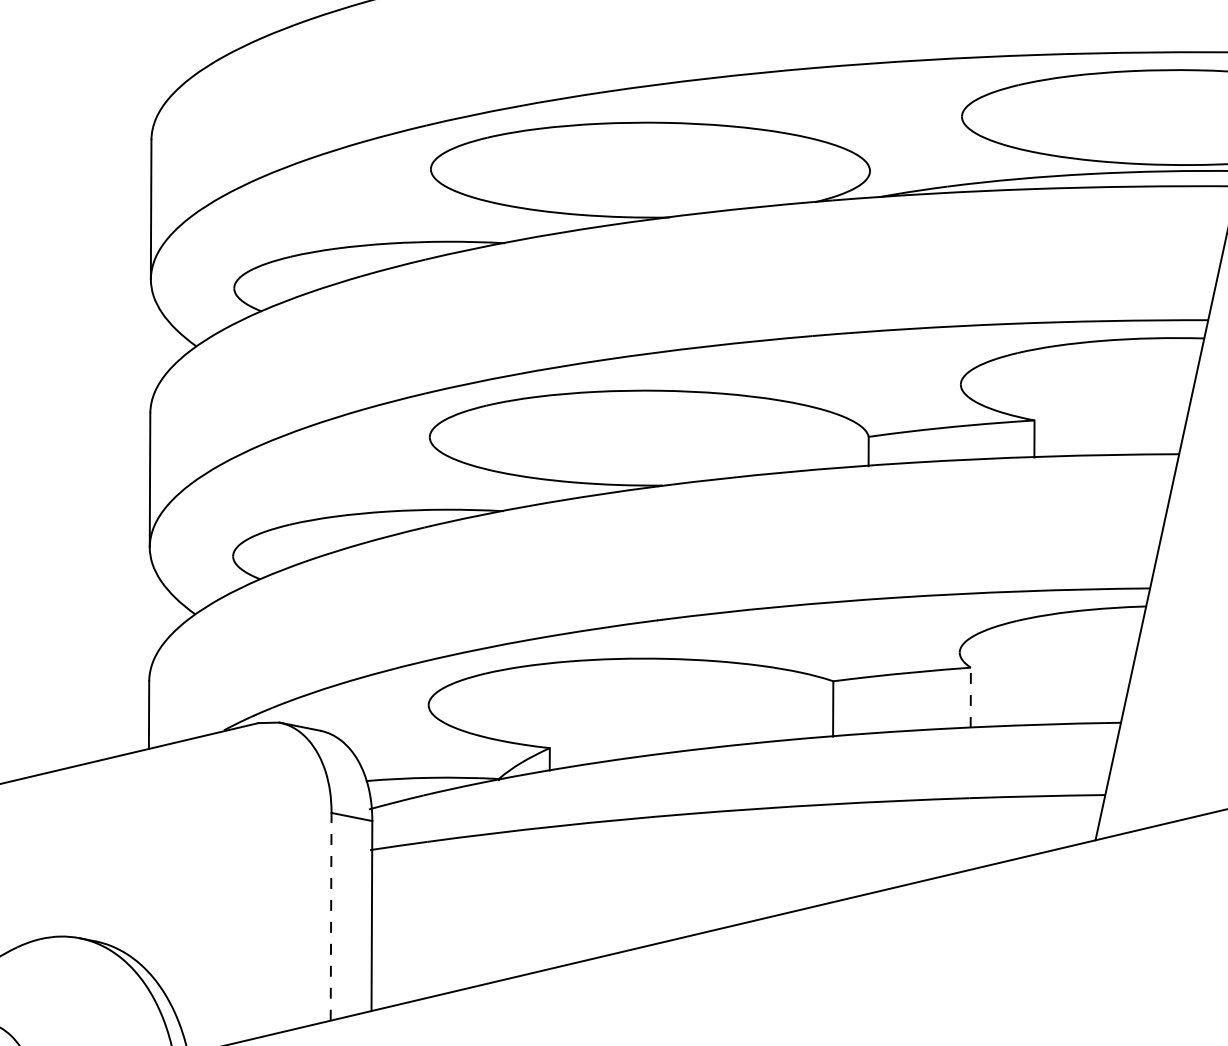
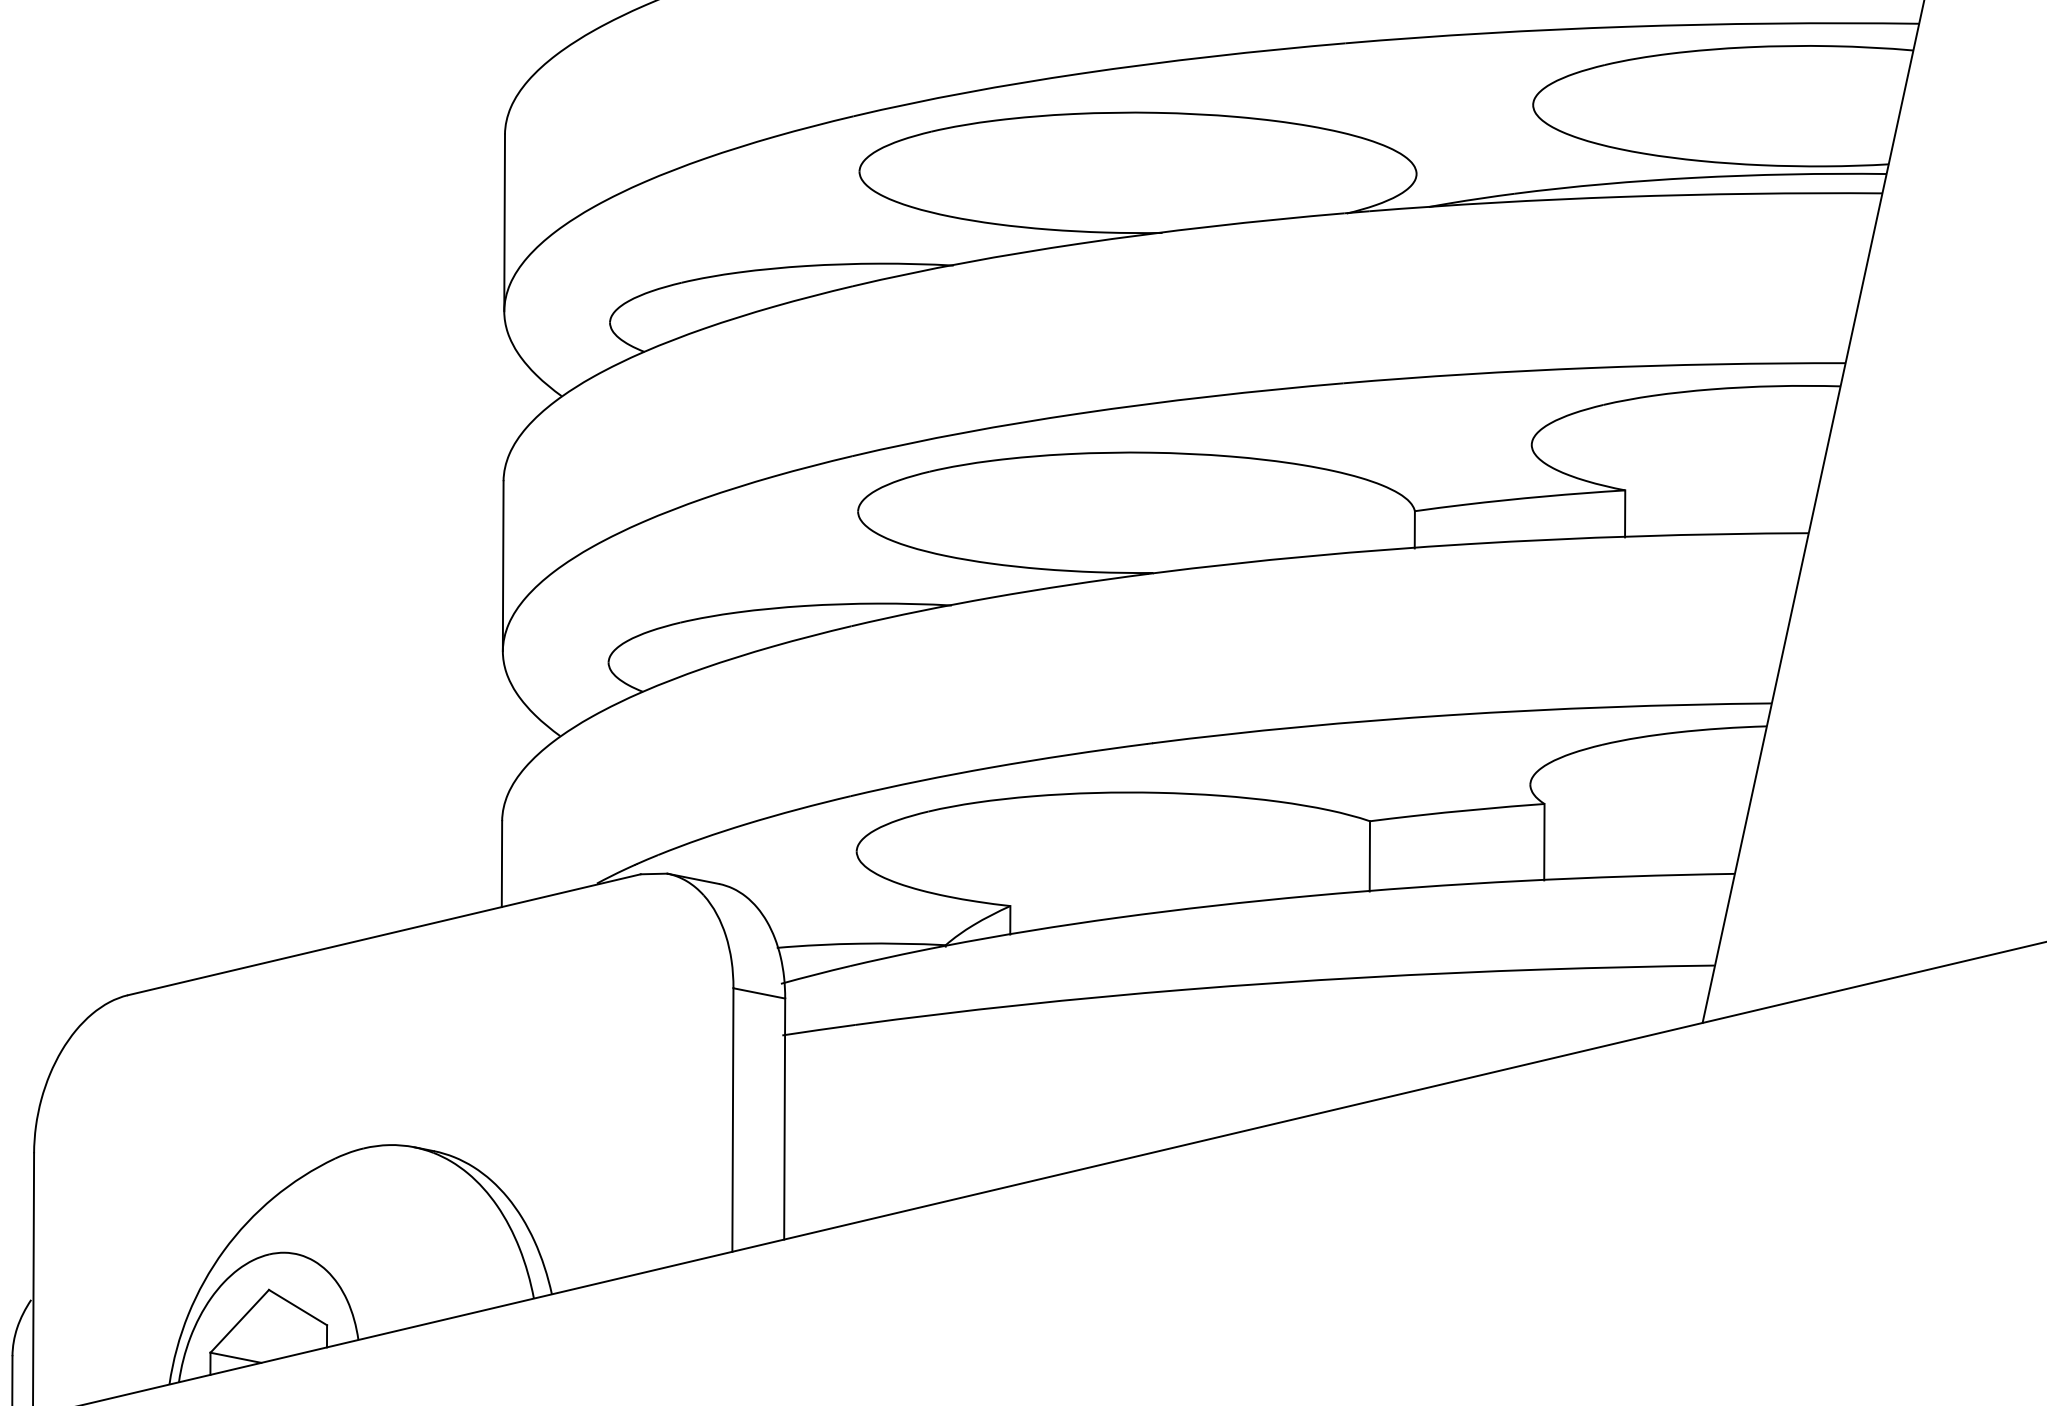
line: (970, 697) -> (1544, 841), dashed -> solid
line: (330, 917) -> (732, 1120), dashed -> solid

